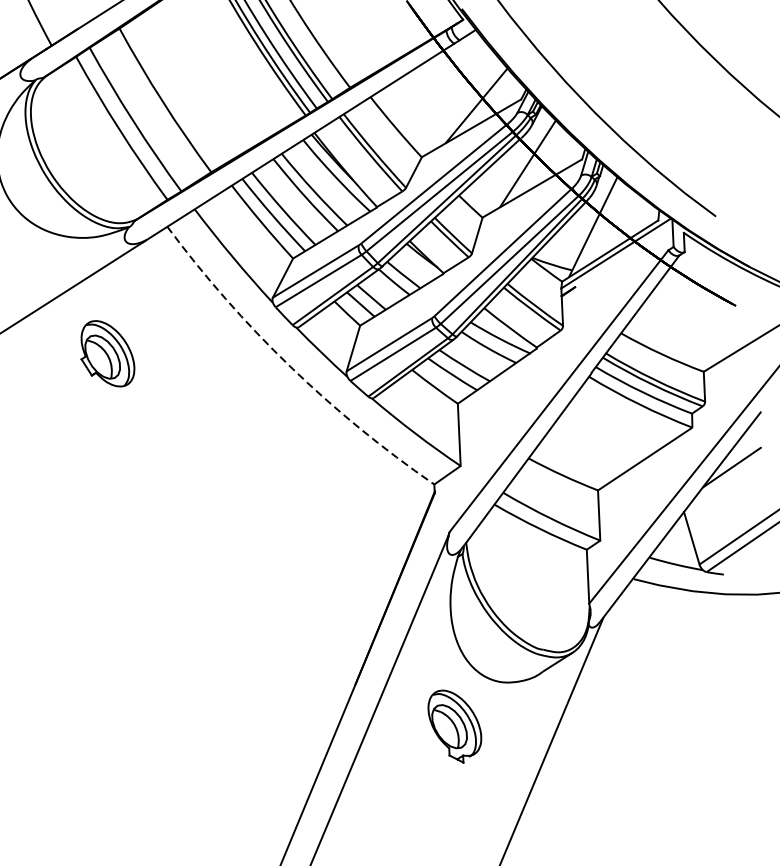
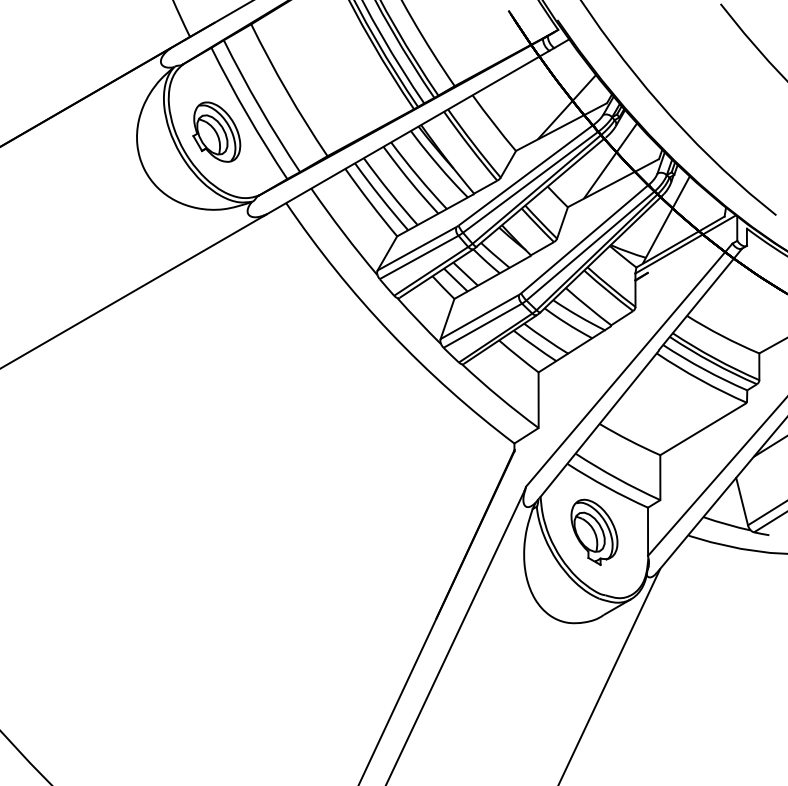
part: (107, 353) -> (216, 131), moved
arc: (290, 366) -> (390, 332), dashed -> solid
part: (455, 725) -> (594, 531), moved

